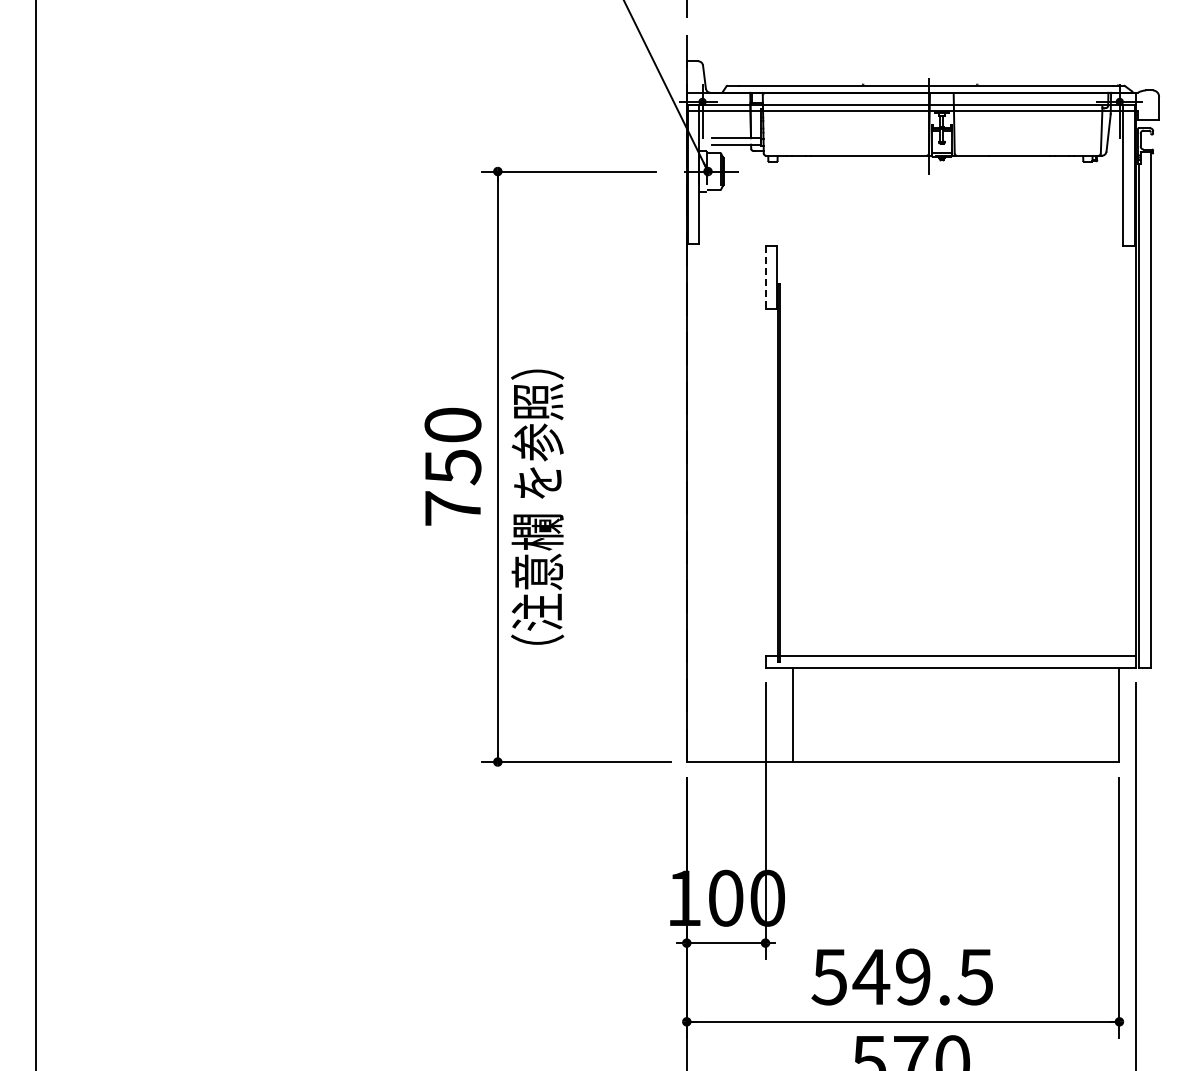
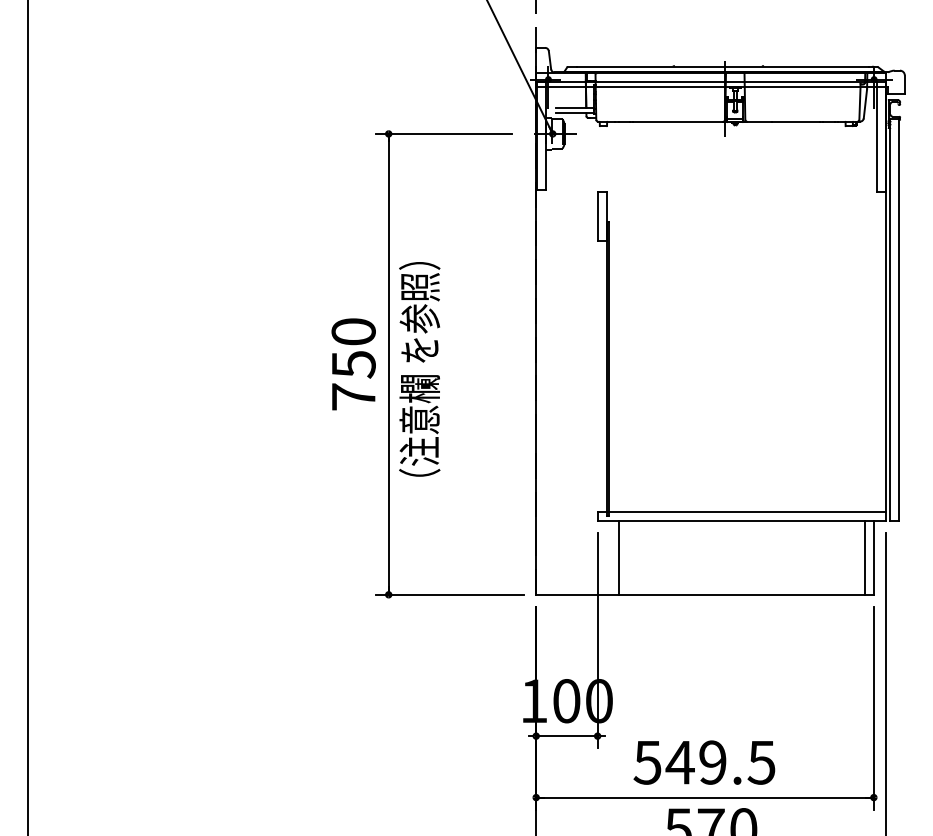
line: (765, 278) -> (597, 217), dashed -> solid
text: (537, 506) -> (419, 368), moved
line: (1107, 714) -> (864, 557), added

